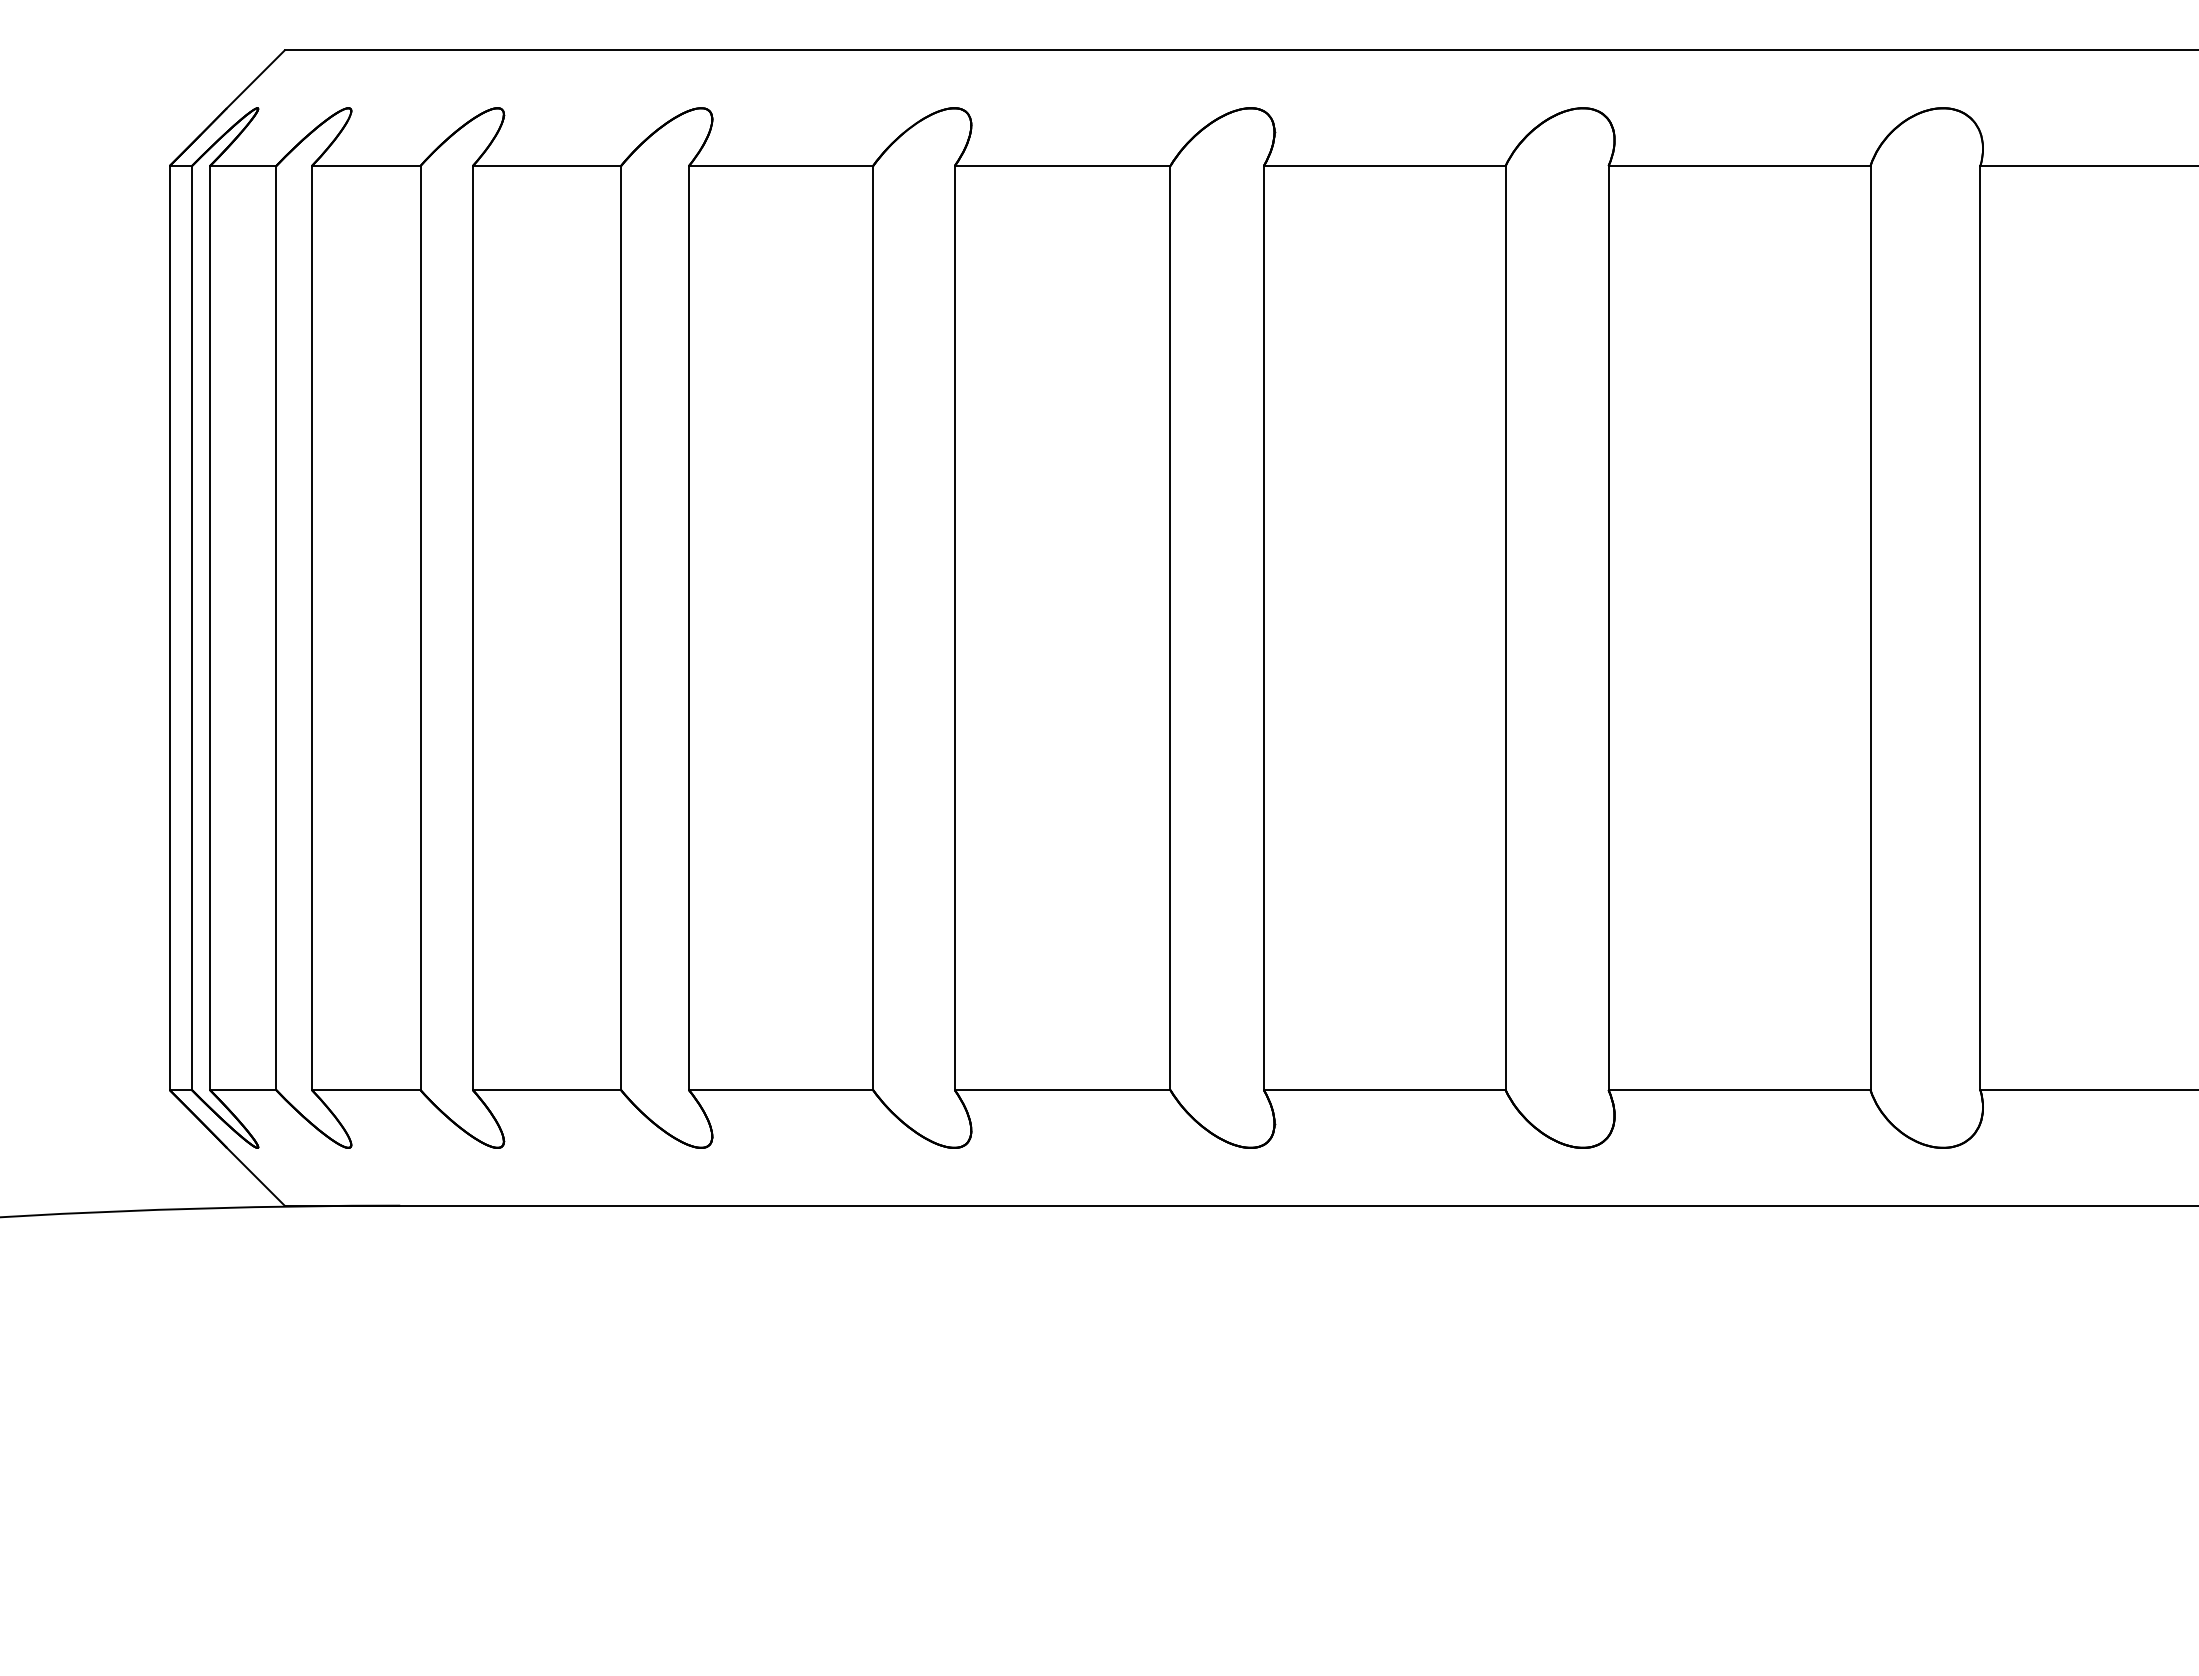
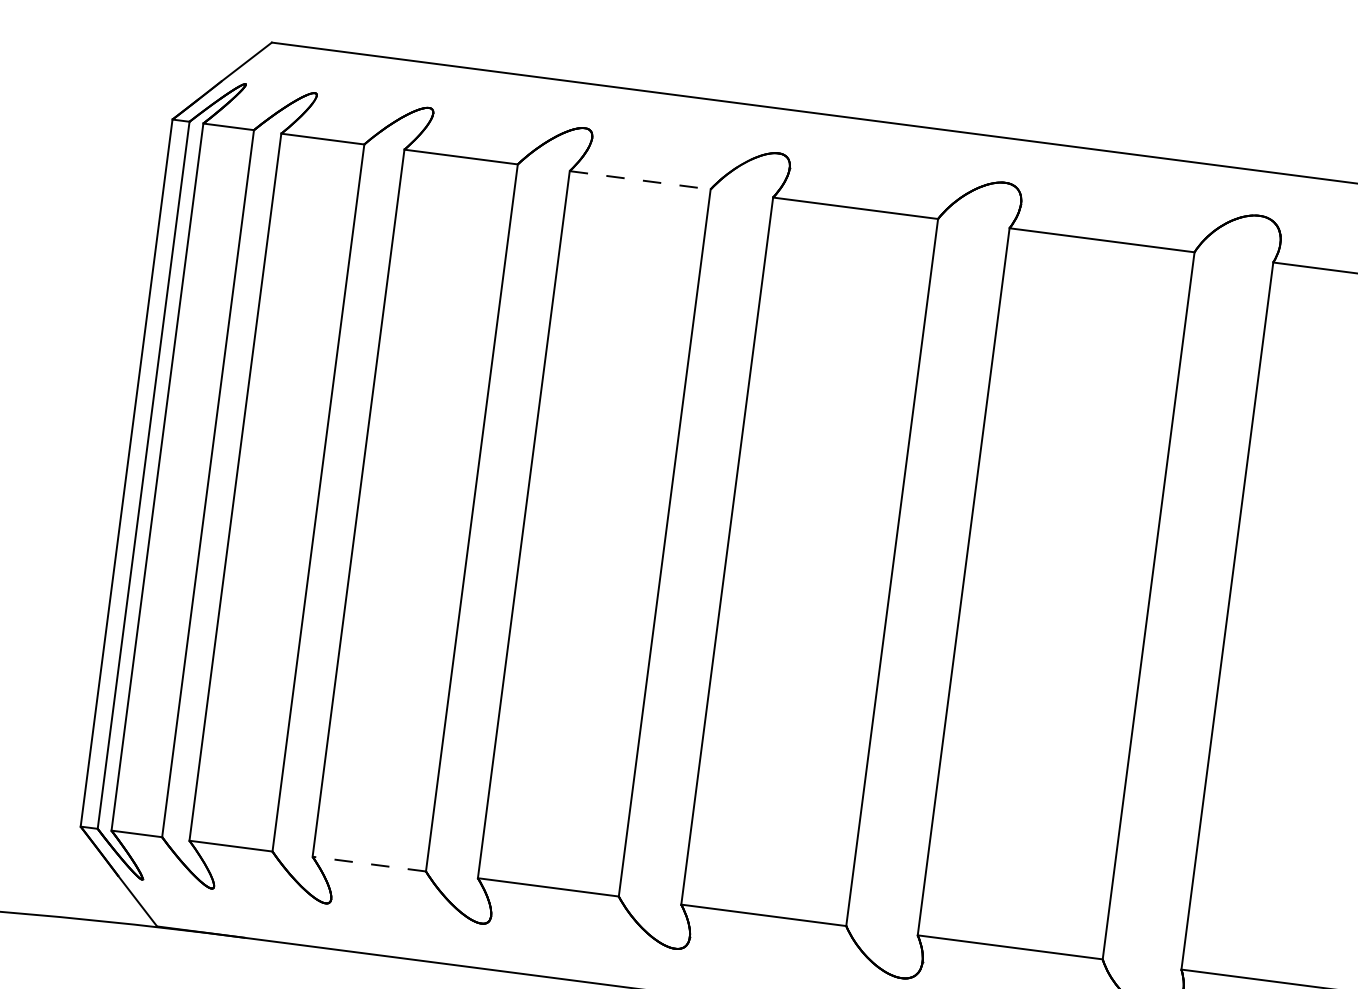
line: (781, 165) -> (640, 179), solid -> dashed
line: (546, 1090) -> (368, 864), solid -> dashed

